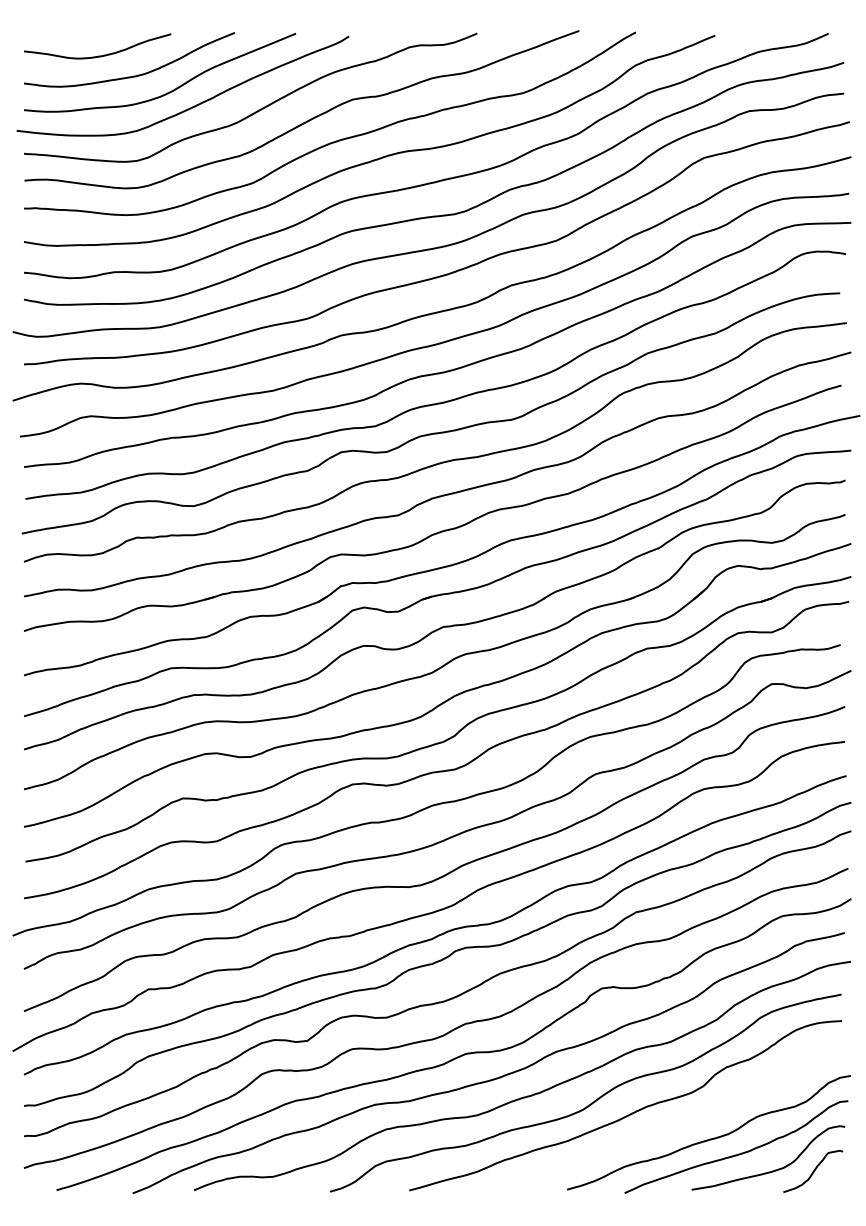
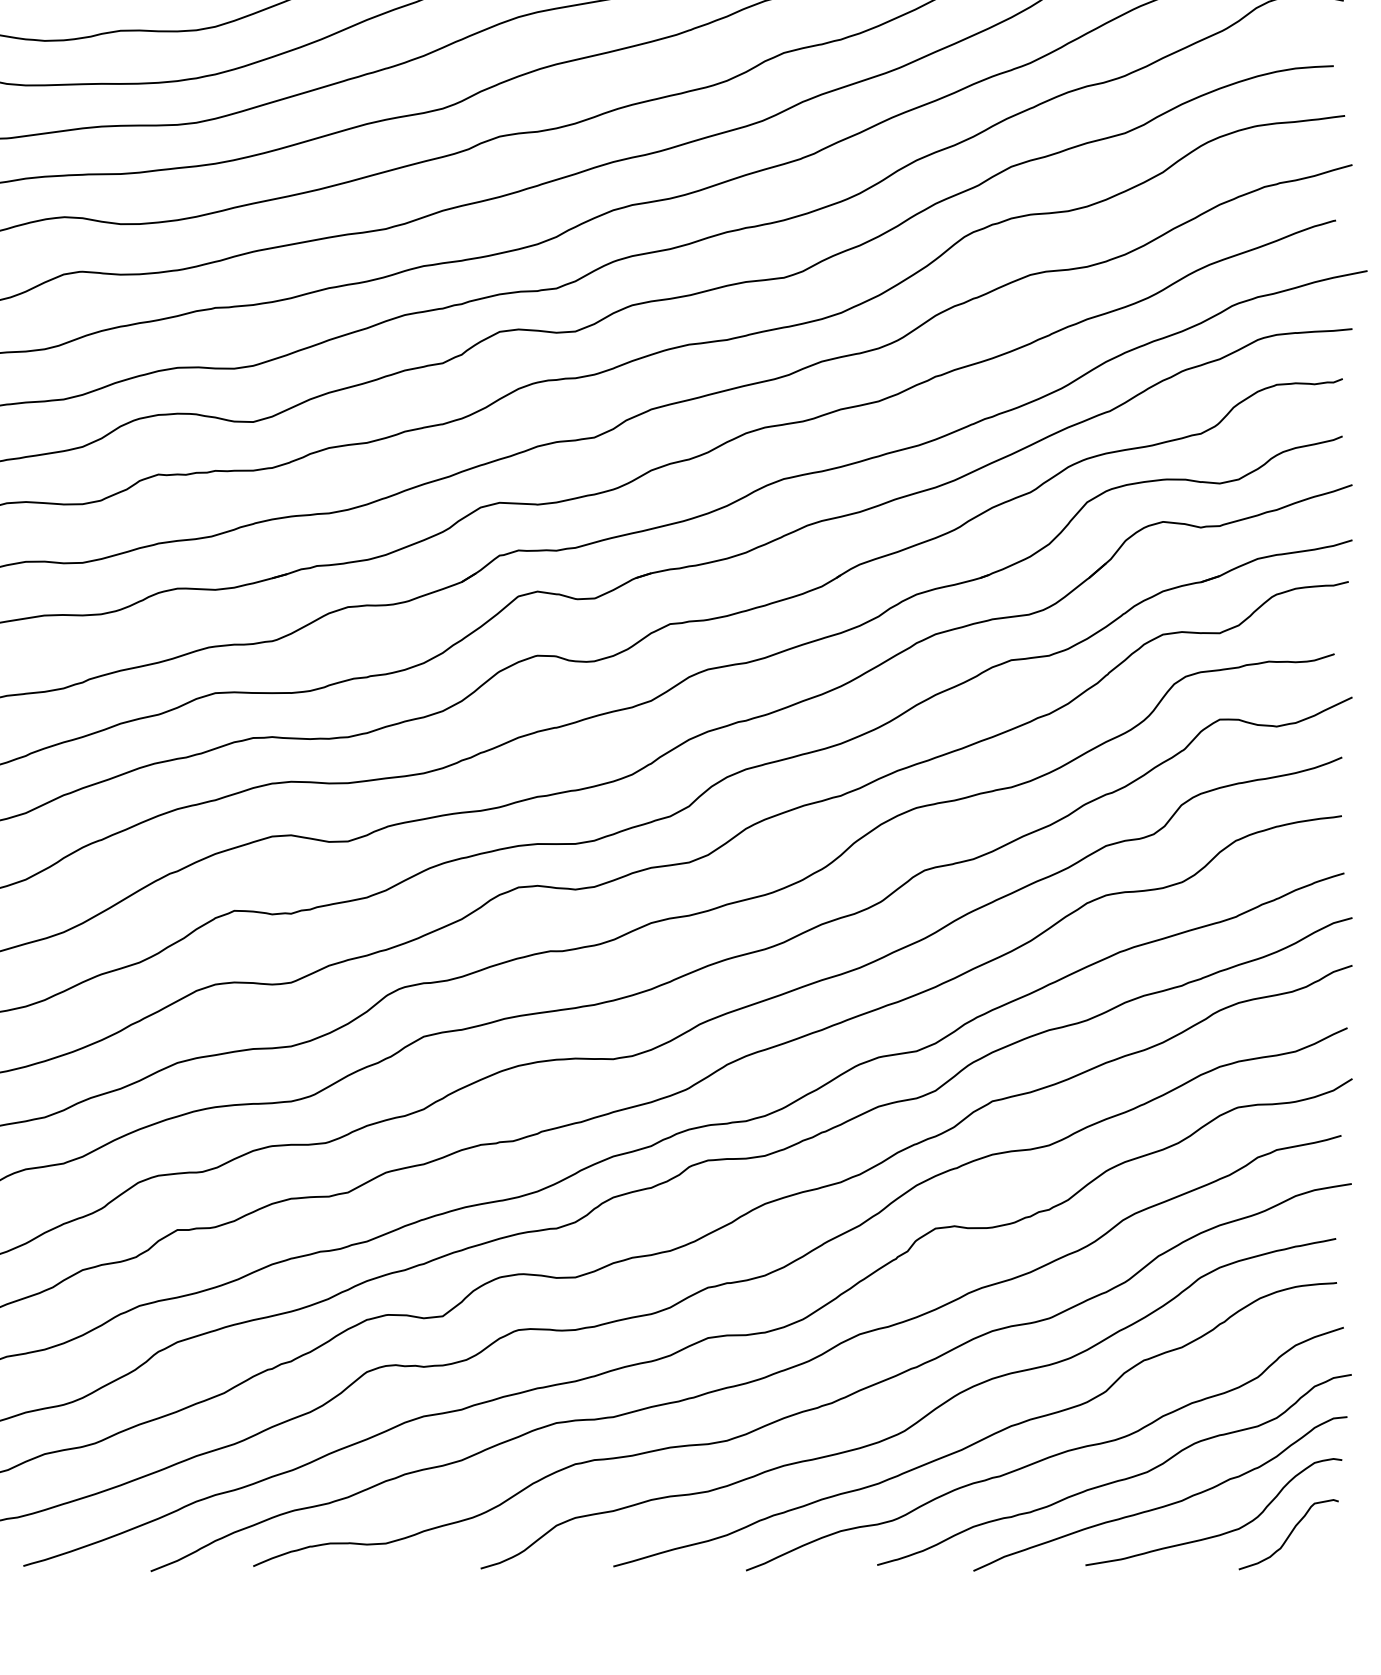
curve: (668, 1124) -> (1046, 1456), added

